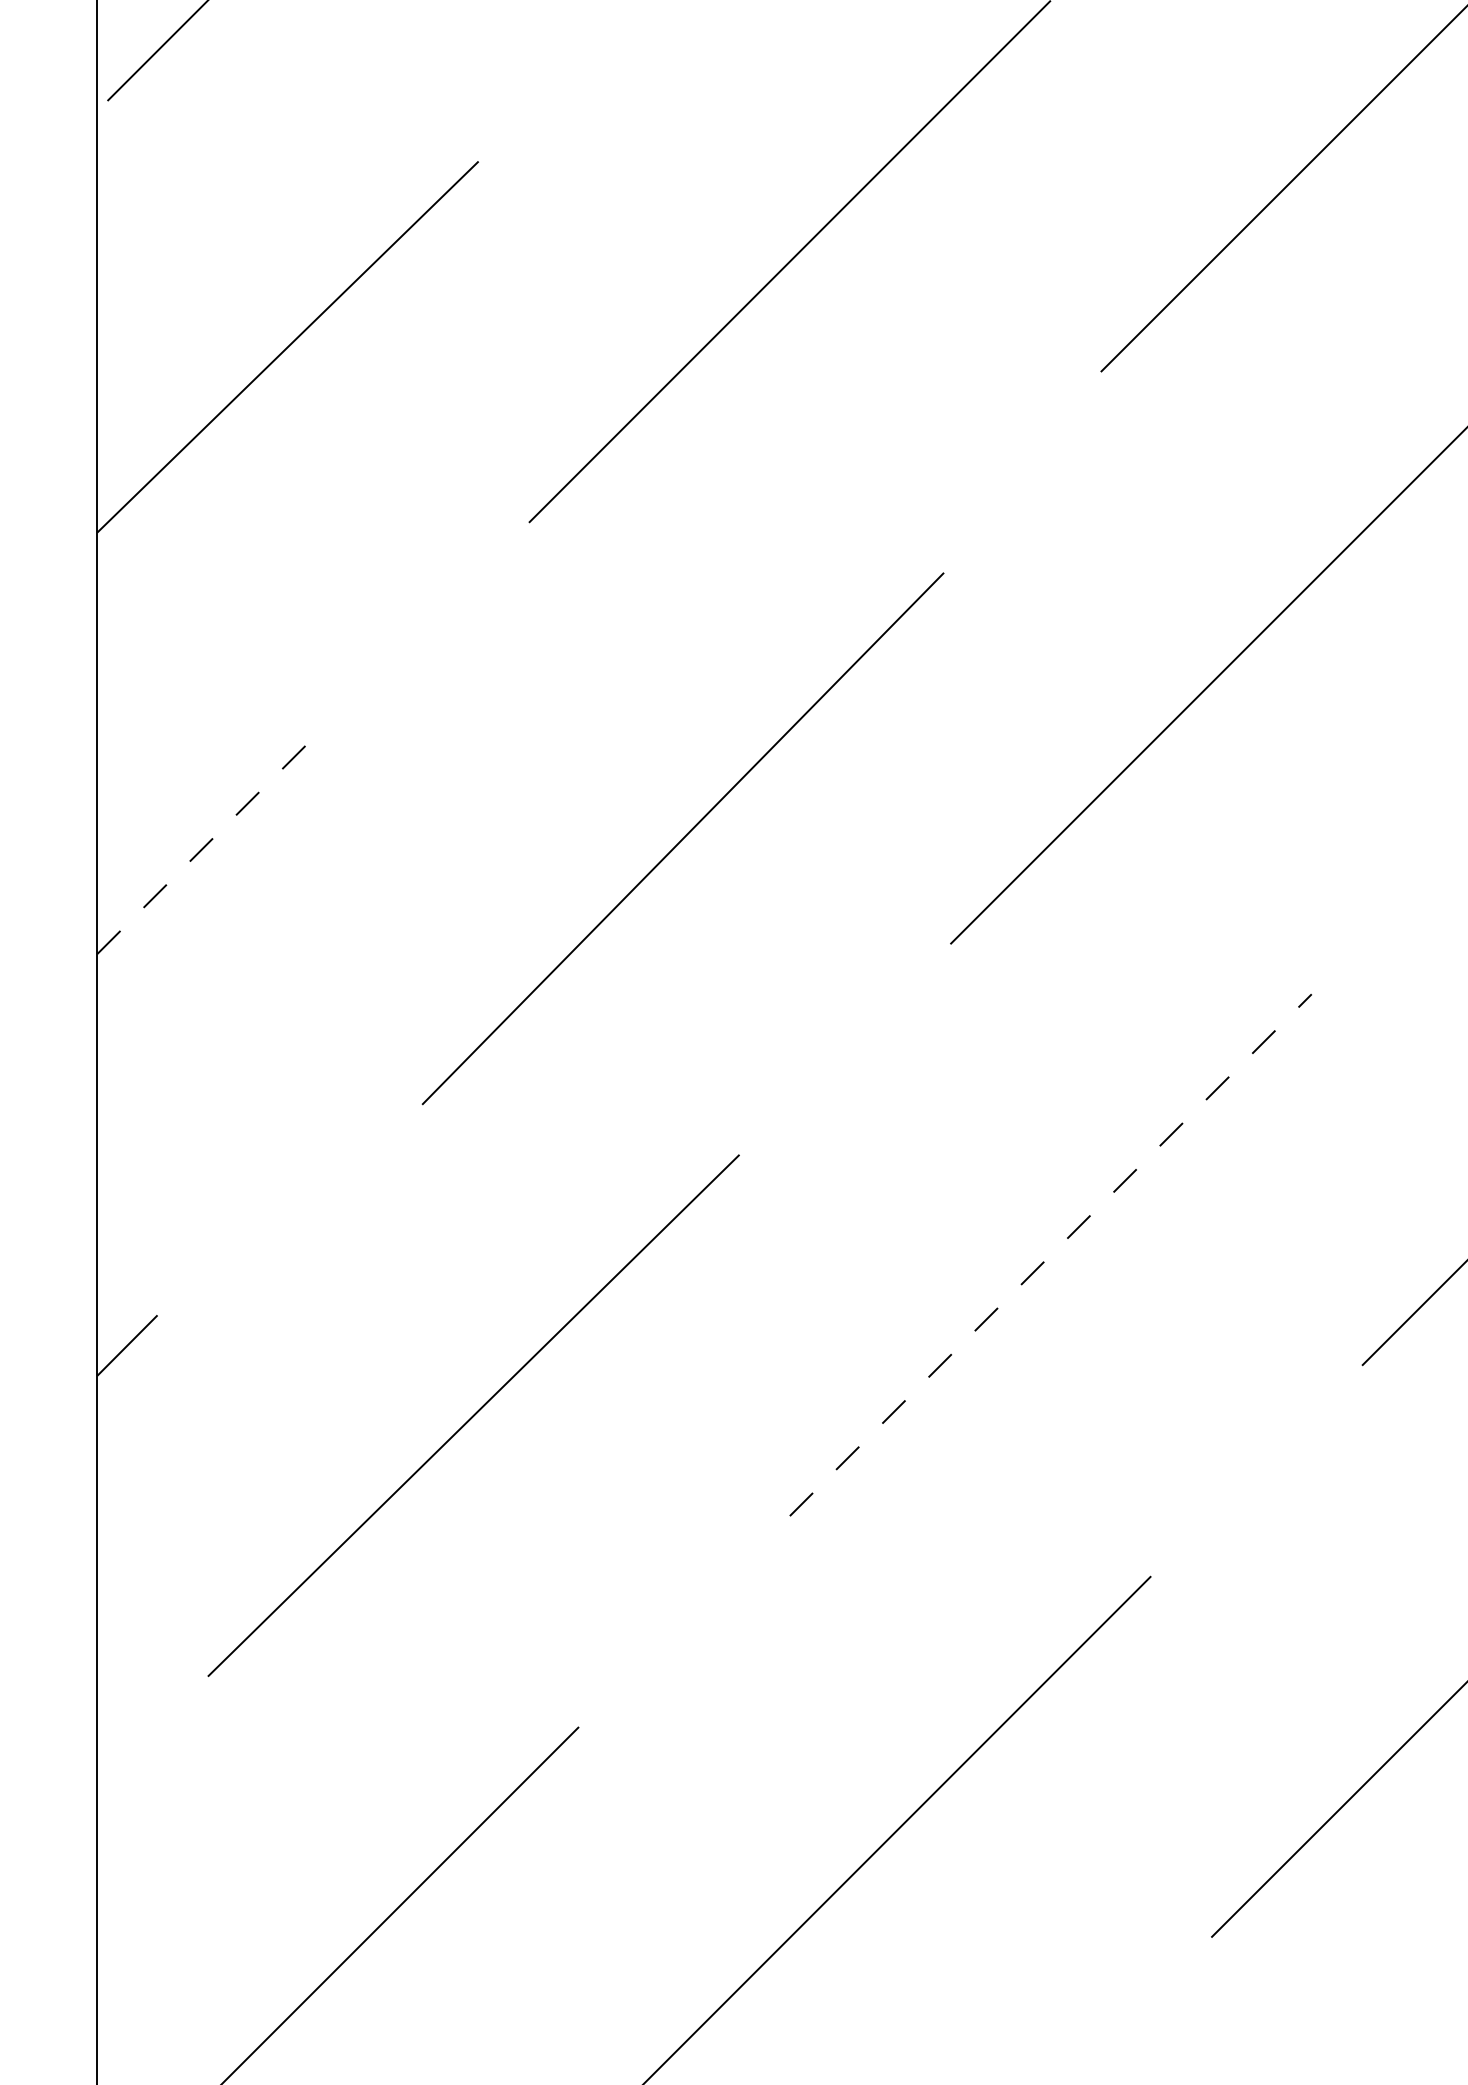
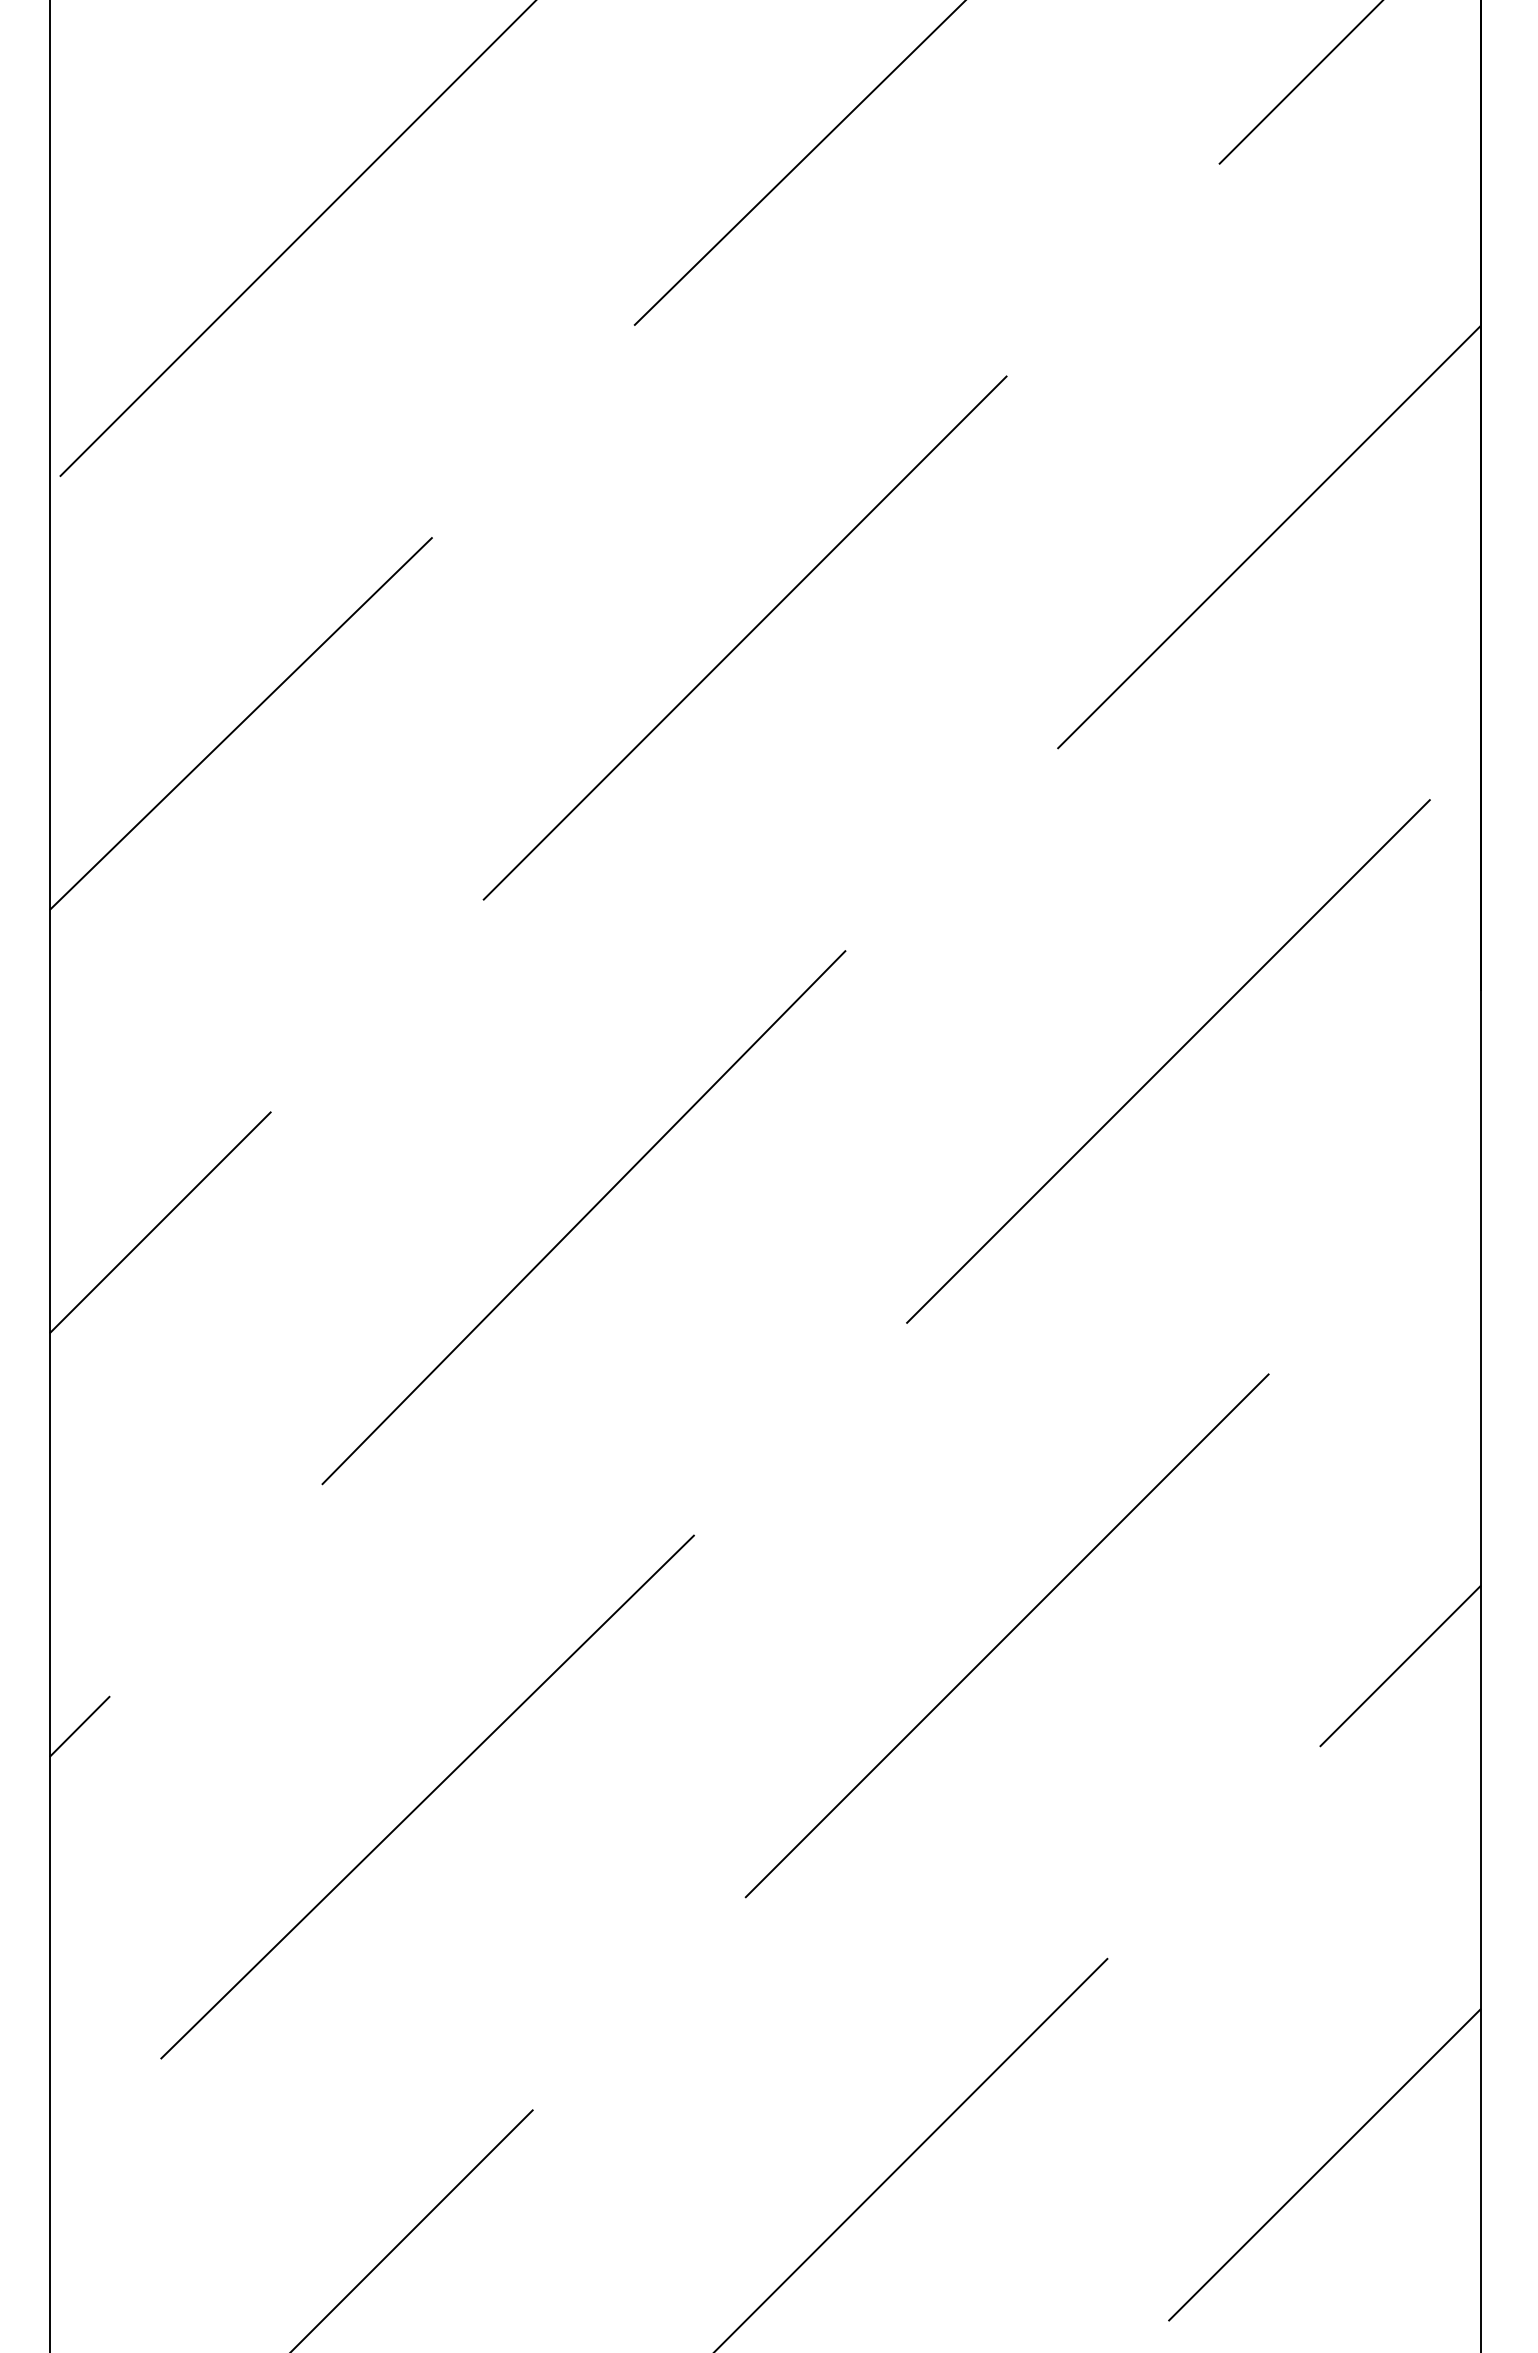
line: (682, 838) -> (583, 1217), moved
line: (207, 843) -> (160, 1222), dashed -> solid
line: (1051, 1254) -> (1007, 1635), dashed -> solid

